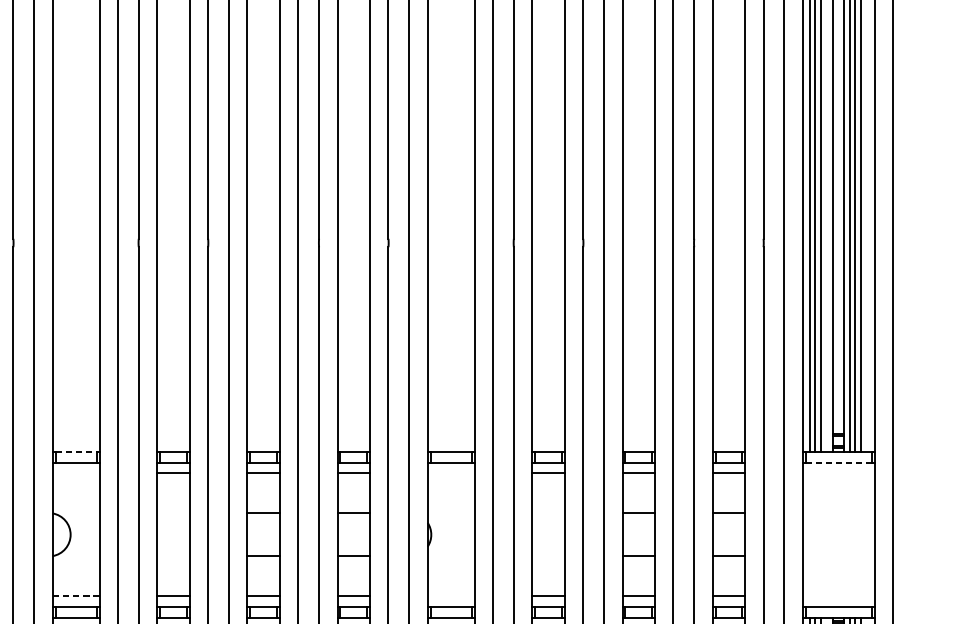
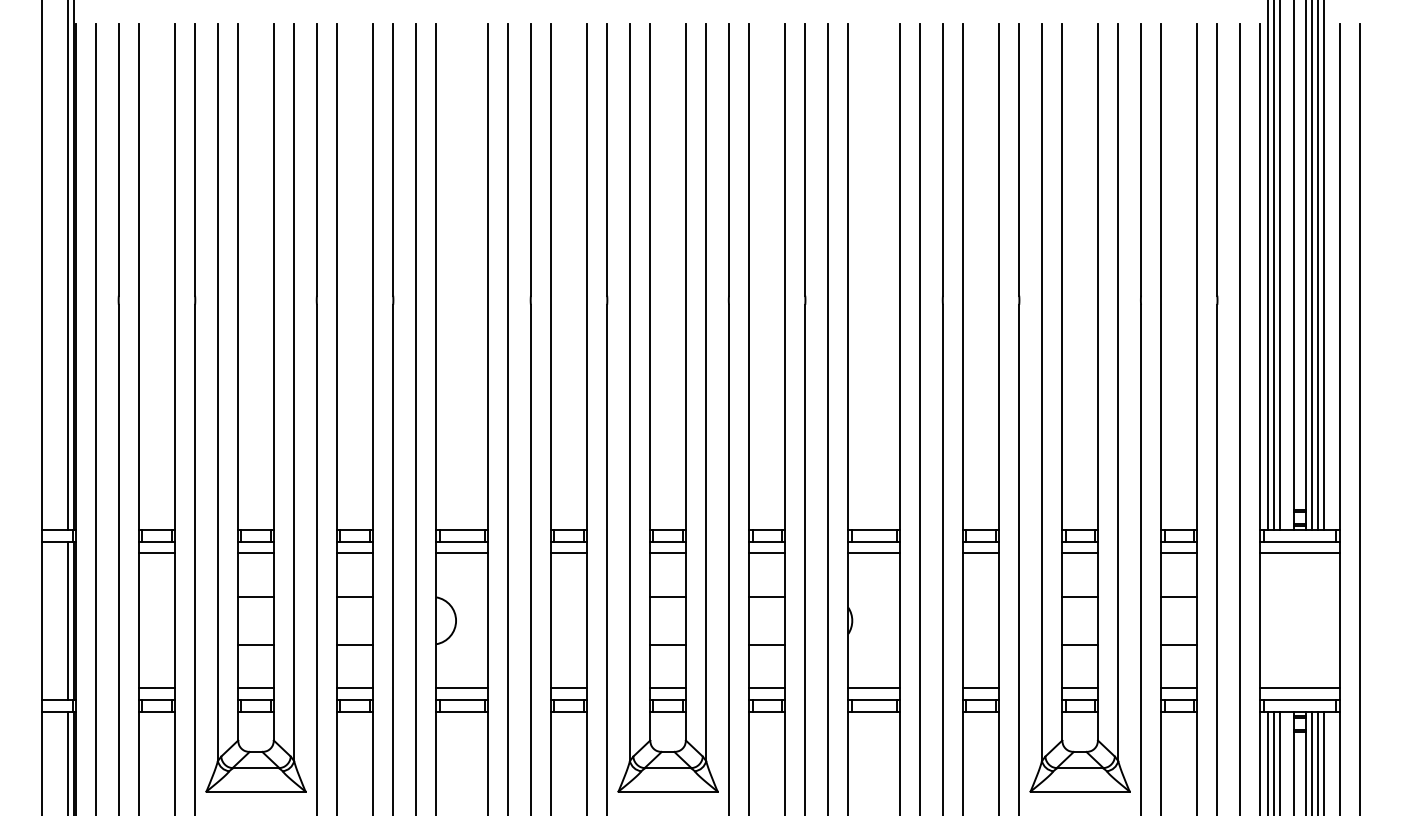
line: (76, 451) -> (462, 529), dashed -> solid
line: (839, 462) -> (1300, 541), dashed -> solid
line: (75, 473) -> (461, 553), added
line: (450, 473) -> (873, 553), added
line: (838, 473) -> (1299, 553), added
line: (76, 596) -> (462, 688), dashed -> solid
line: (450, 596) -> (873, 688), added
line: (838, 596) -> (1299, 688), added

